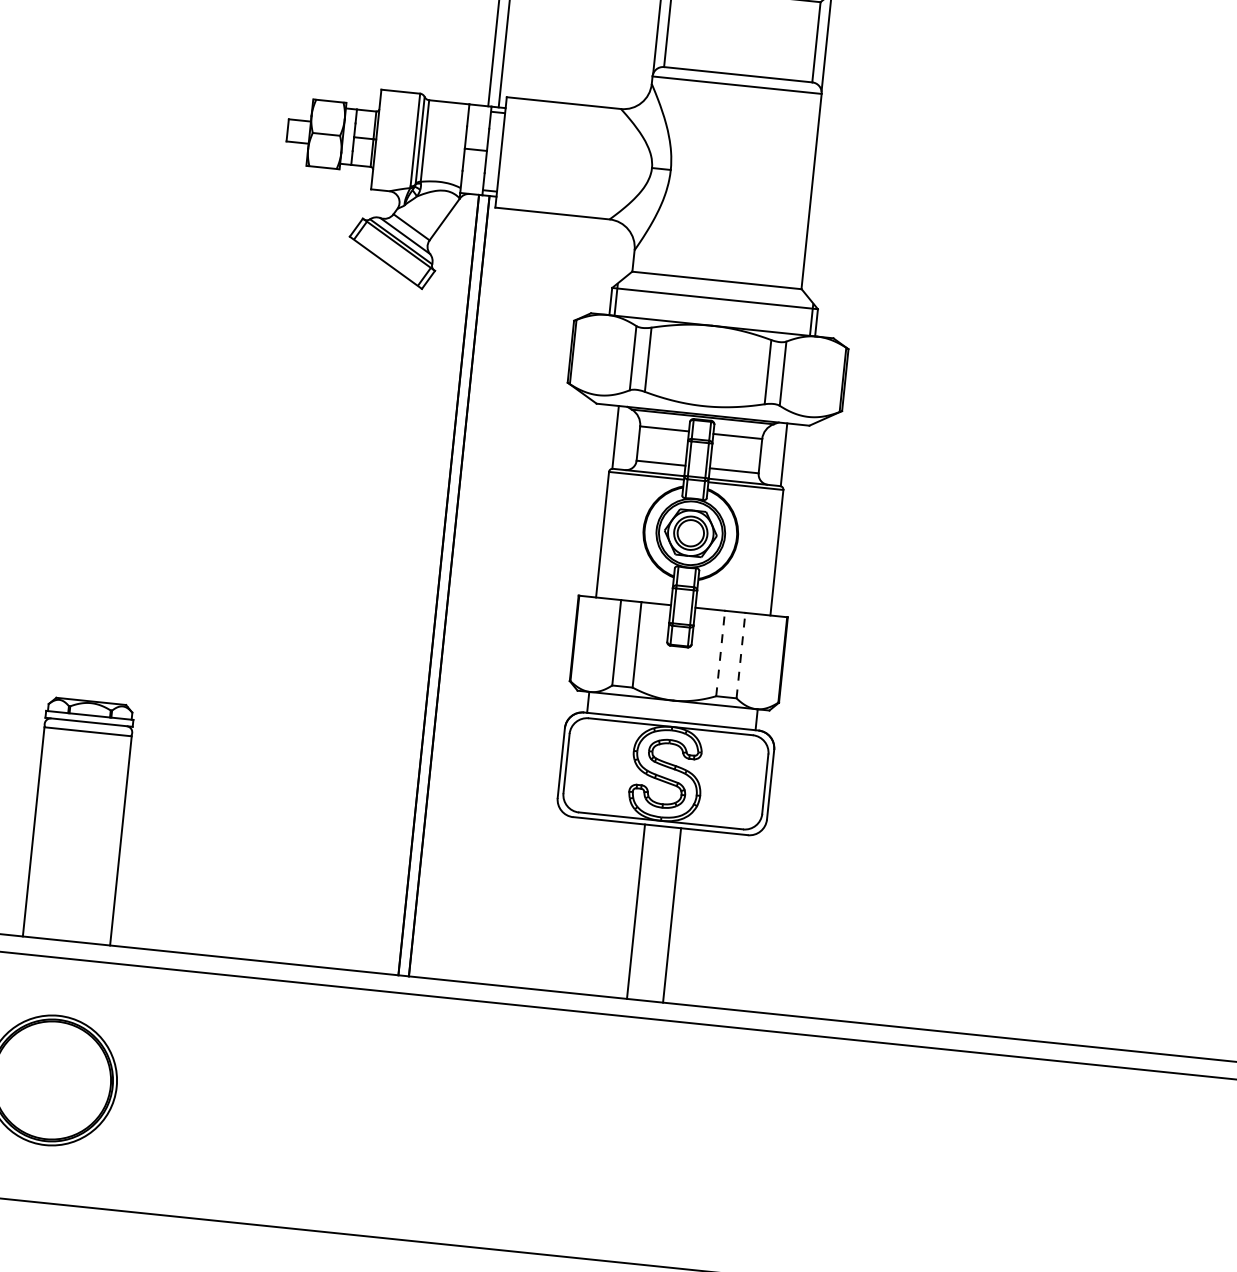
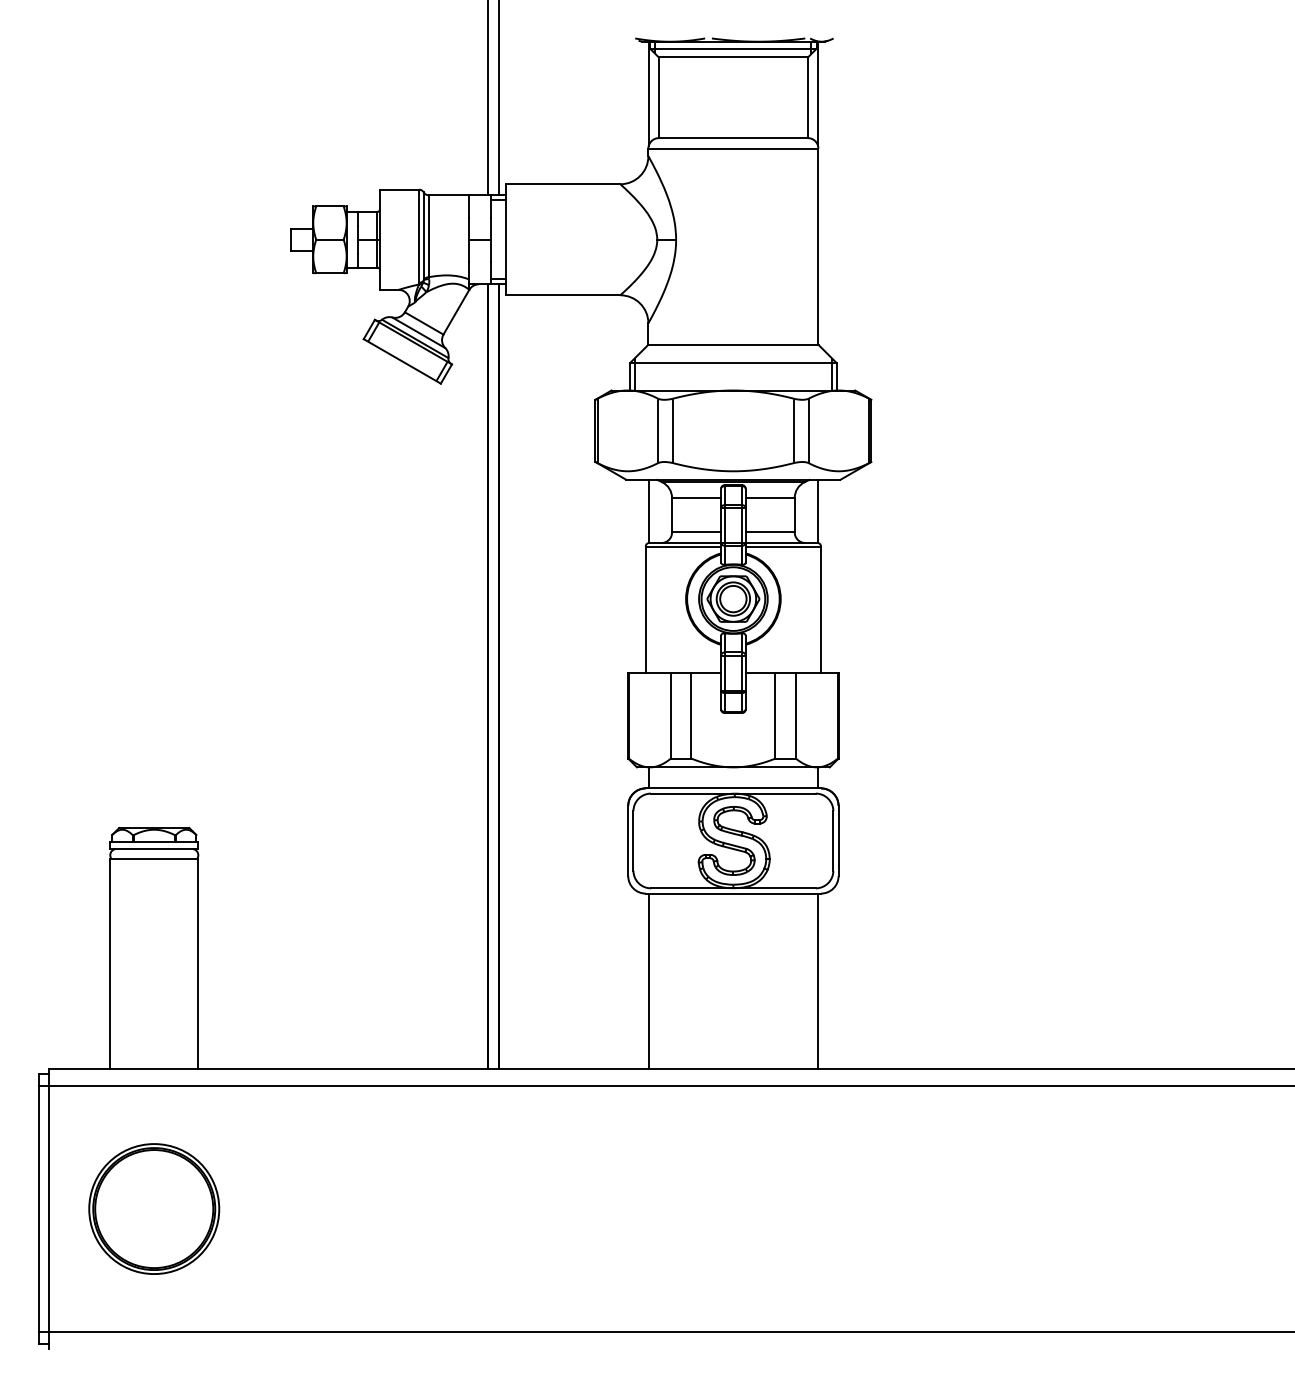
line: (720, 653) -> (775, 715), dashed -> solid
line: (740, 655) -> (795, 715), dashed -> solid
line: (635, 911) -> (648, 980), moved
line: (672, 914) -> (818, 980), moved

